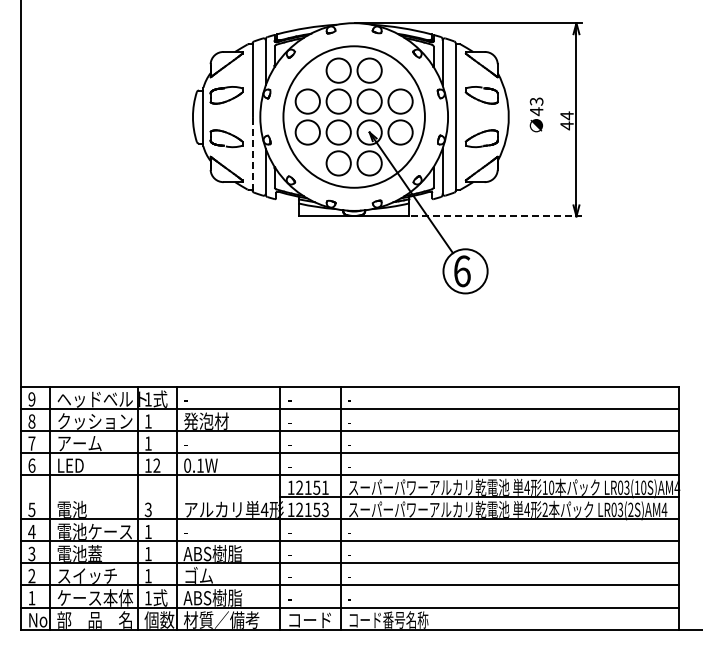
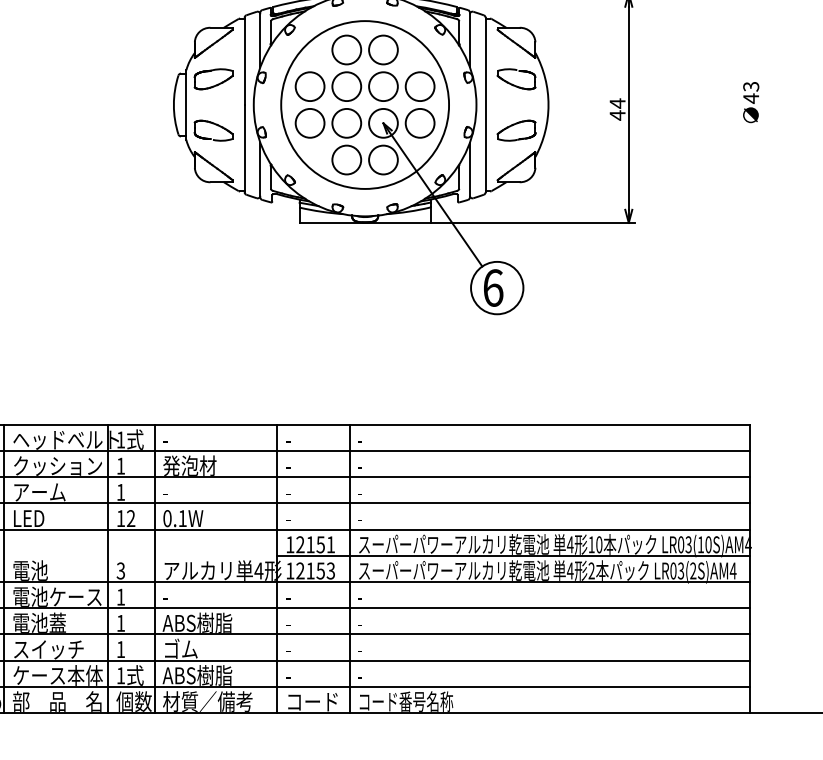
text: (536, 114) -> (751, 102), moved
line: (252, 153) -> (244, 148), dashed -> solid
line: (496, 216) -> (533, 222), dashed -> solid

